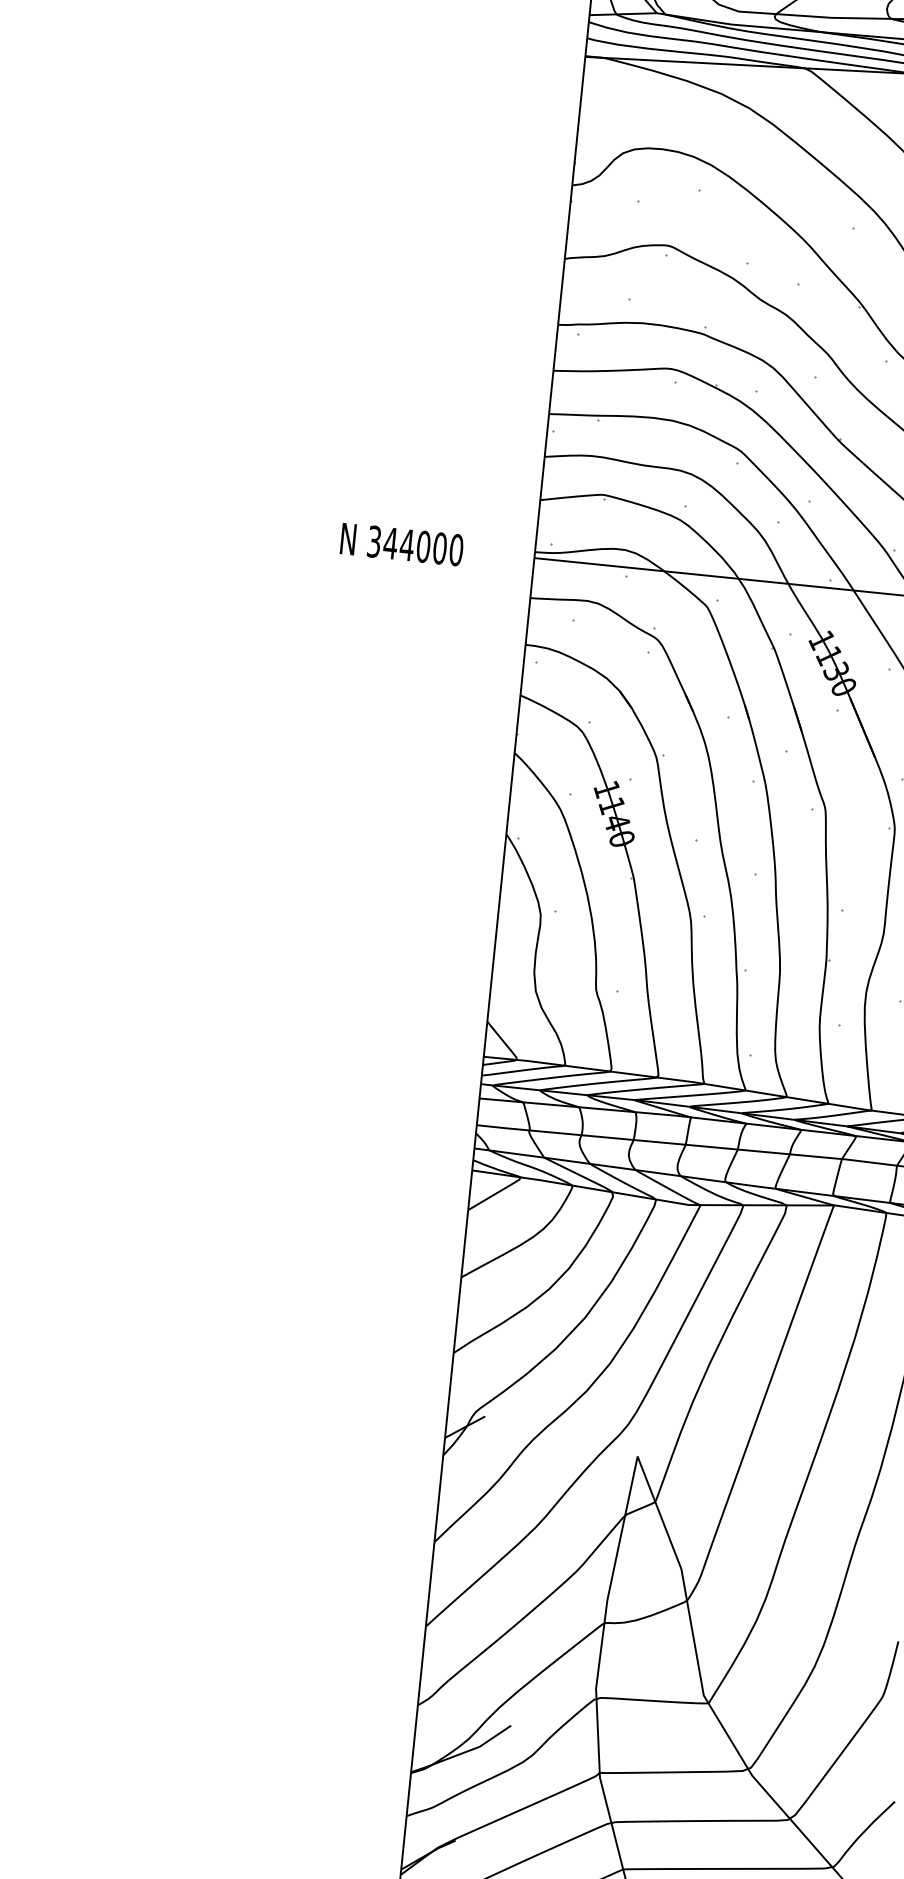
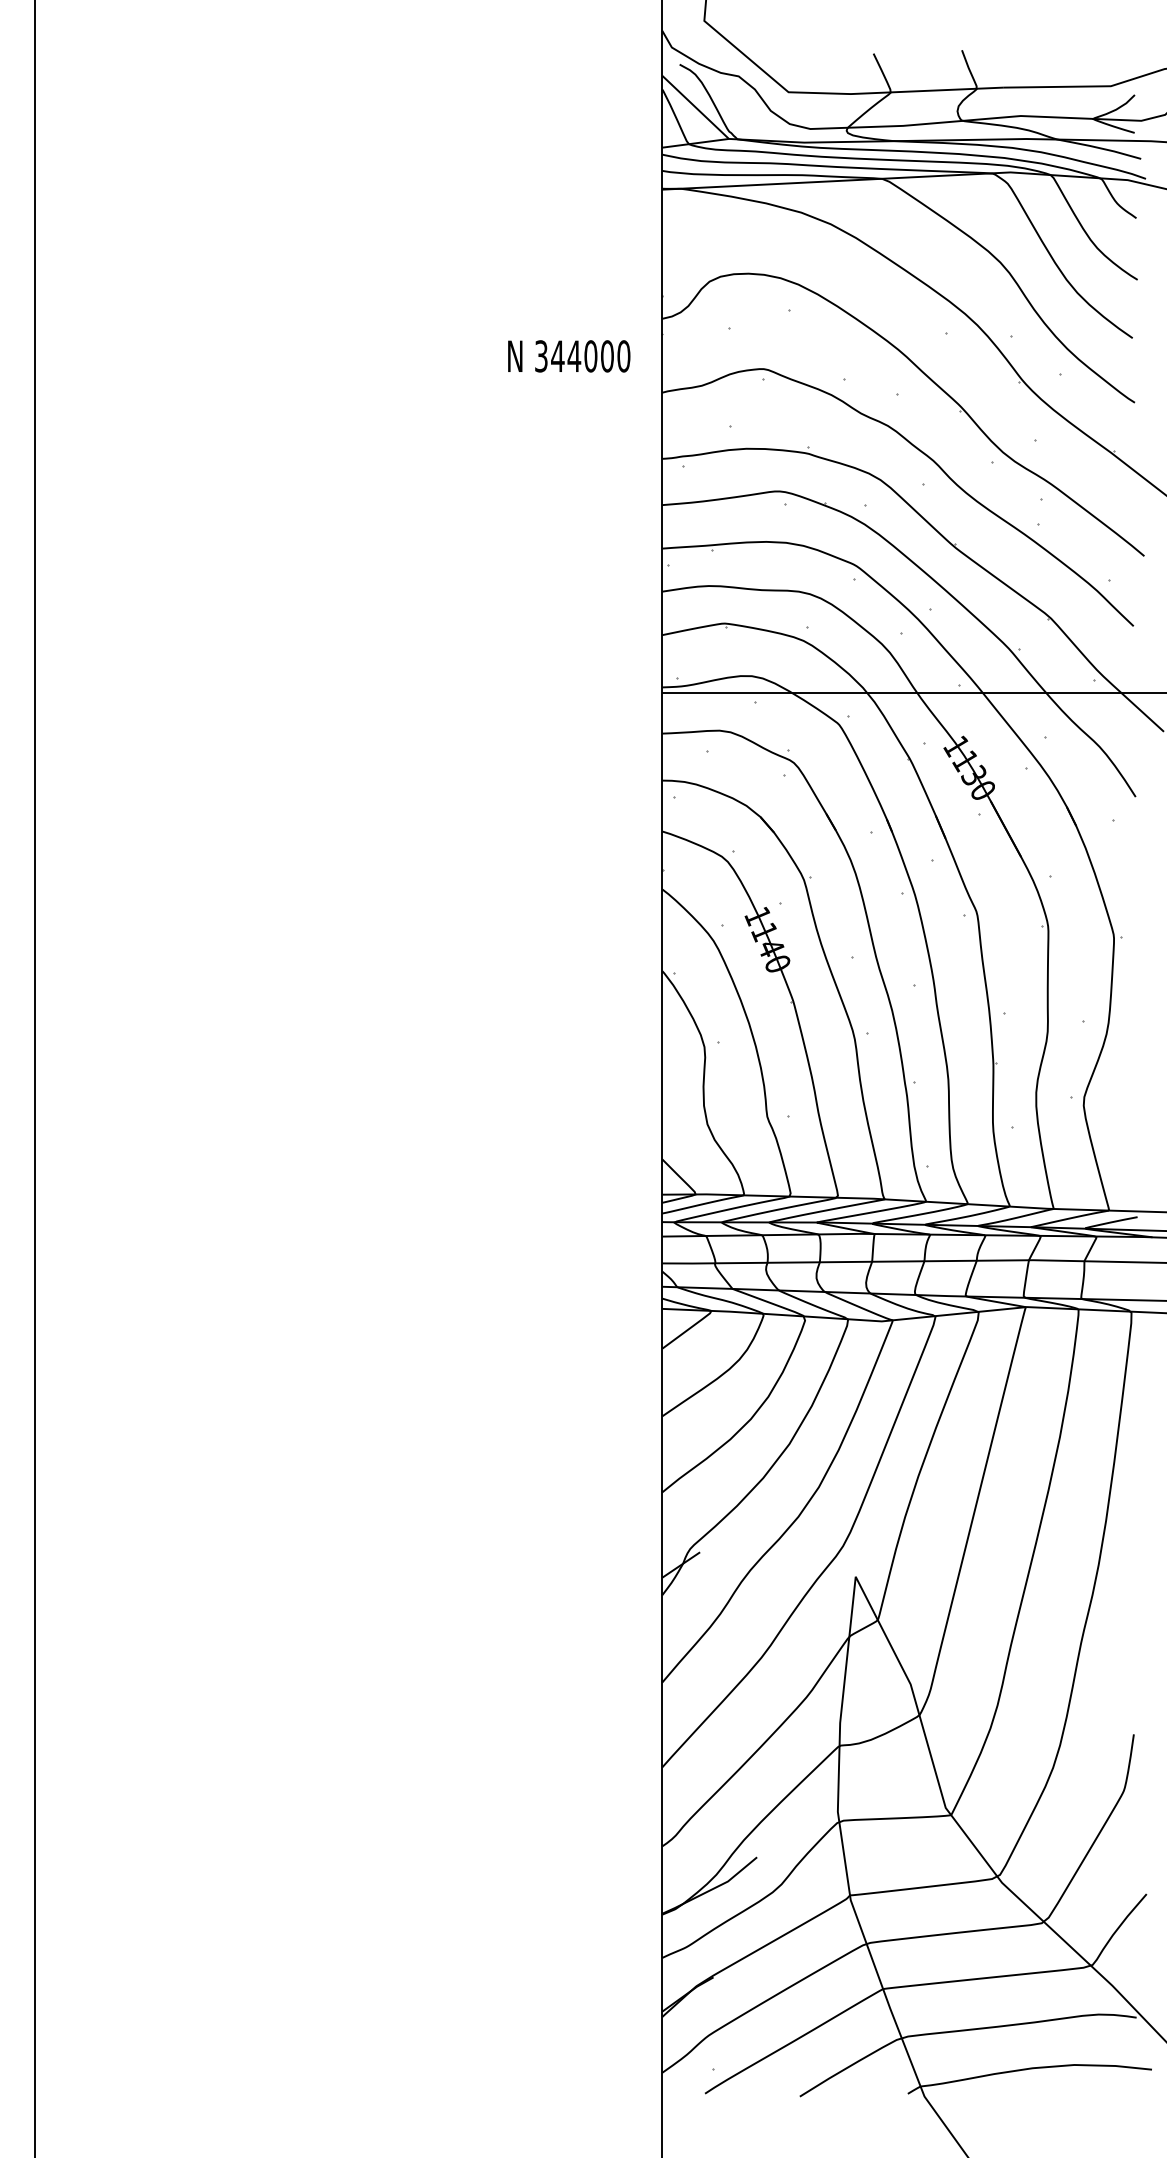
text: (402, 544) -> (569, 356), moved

